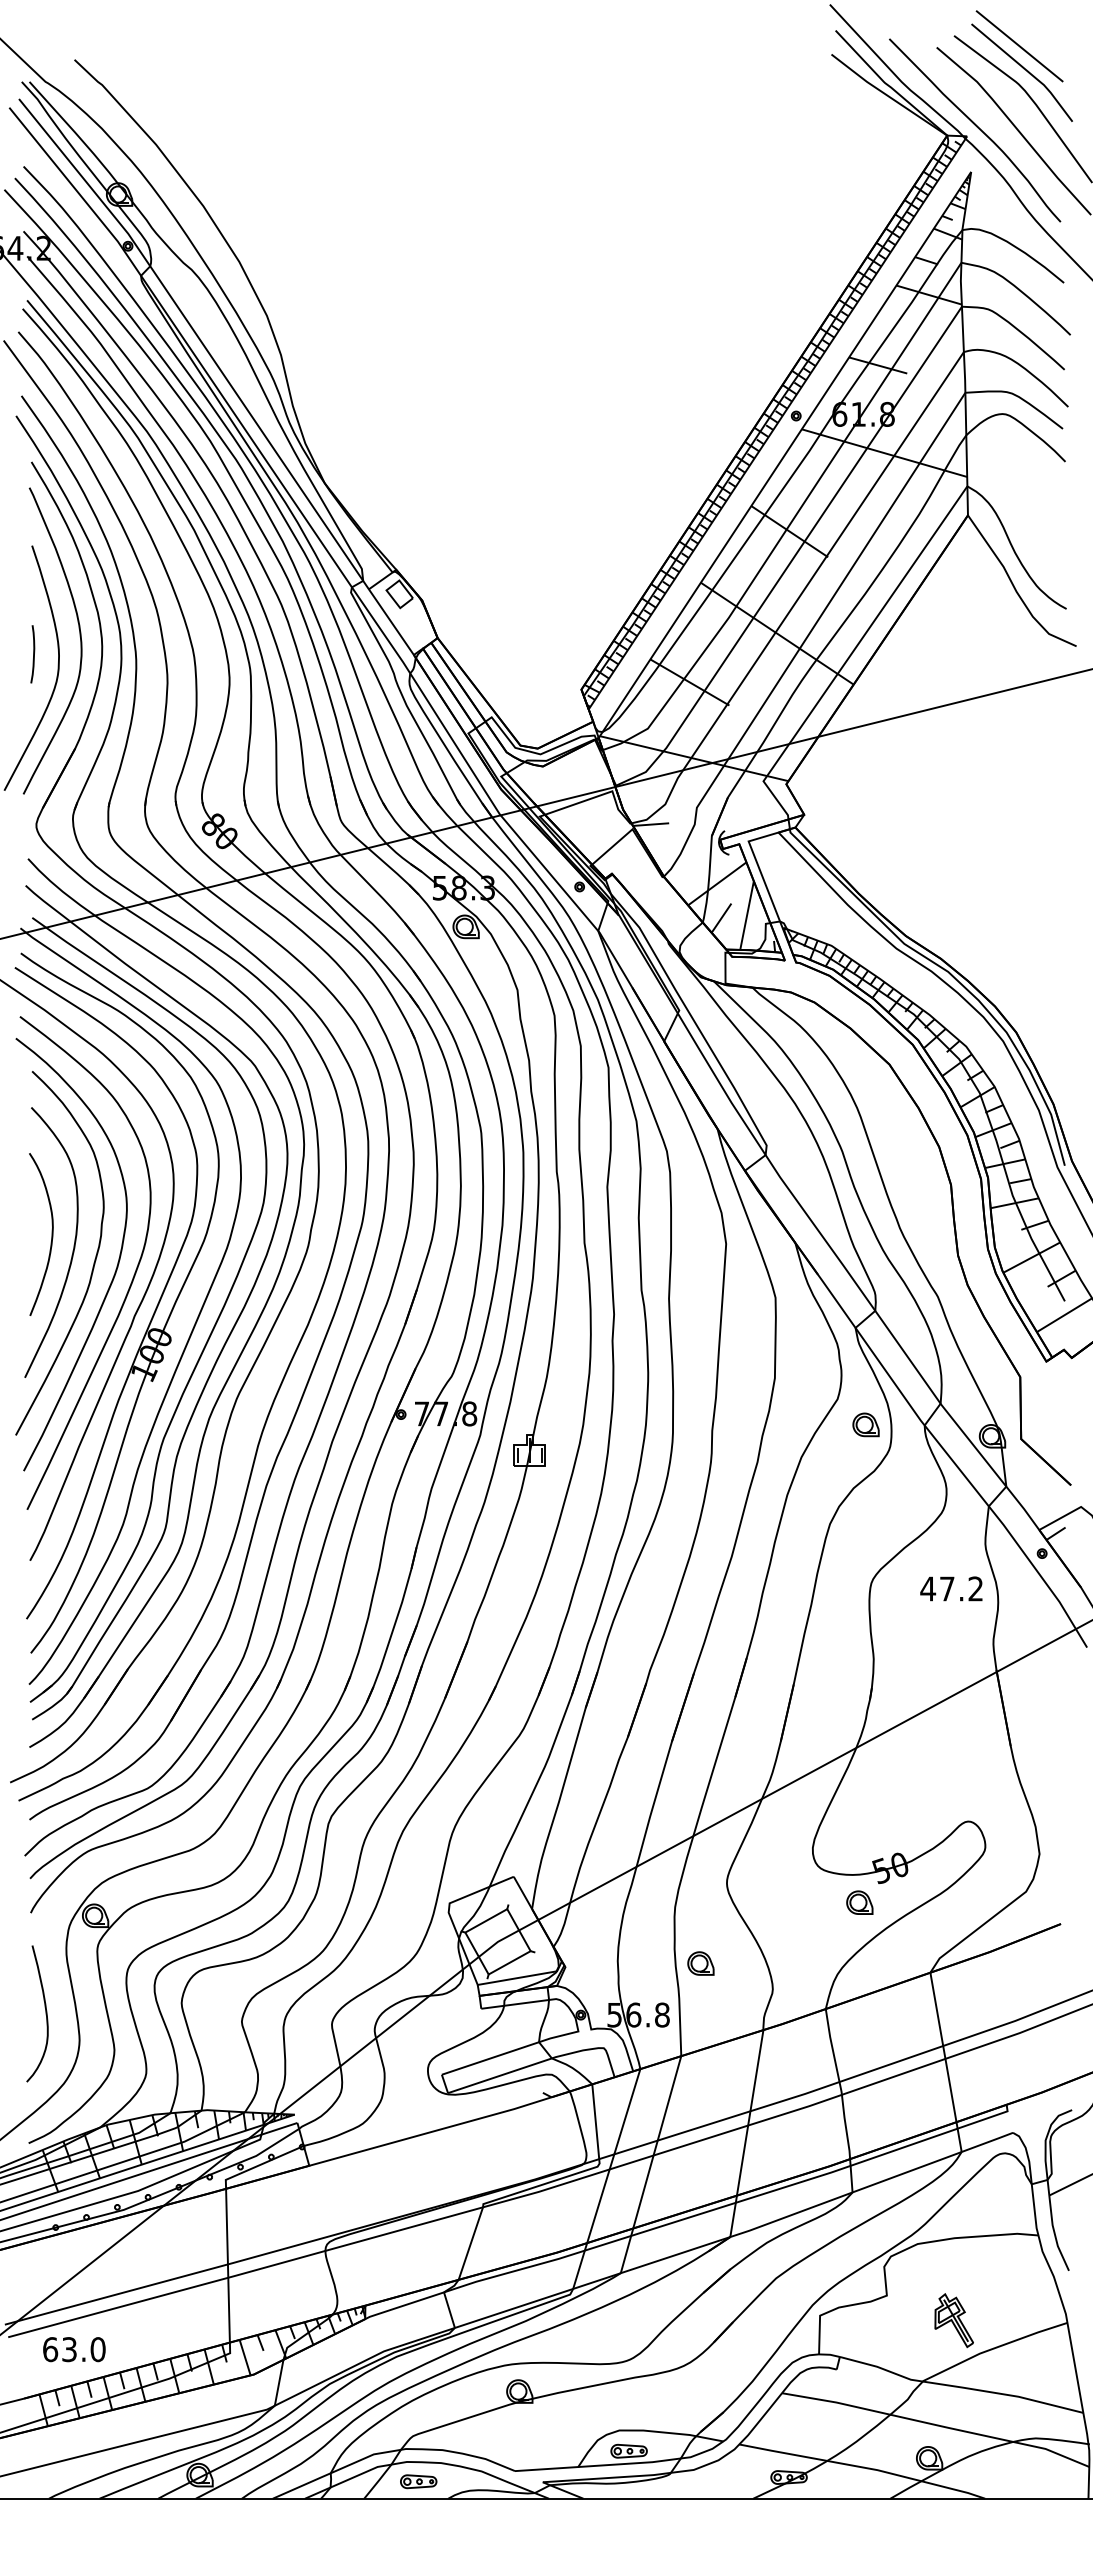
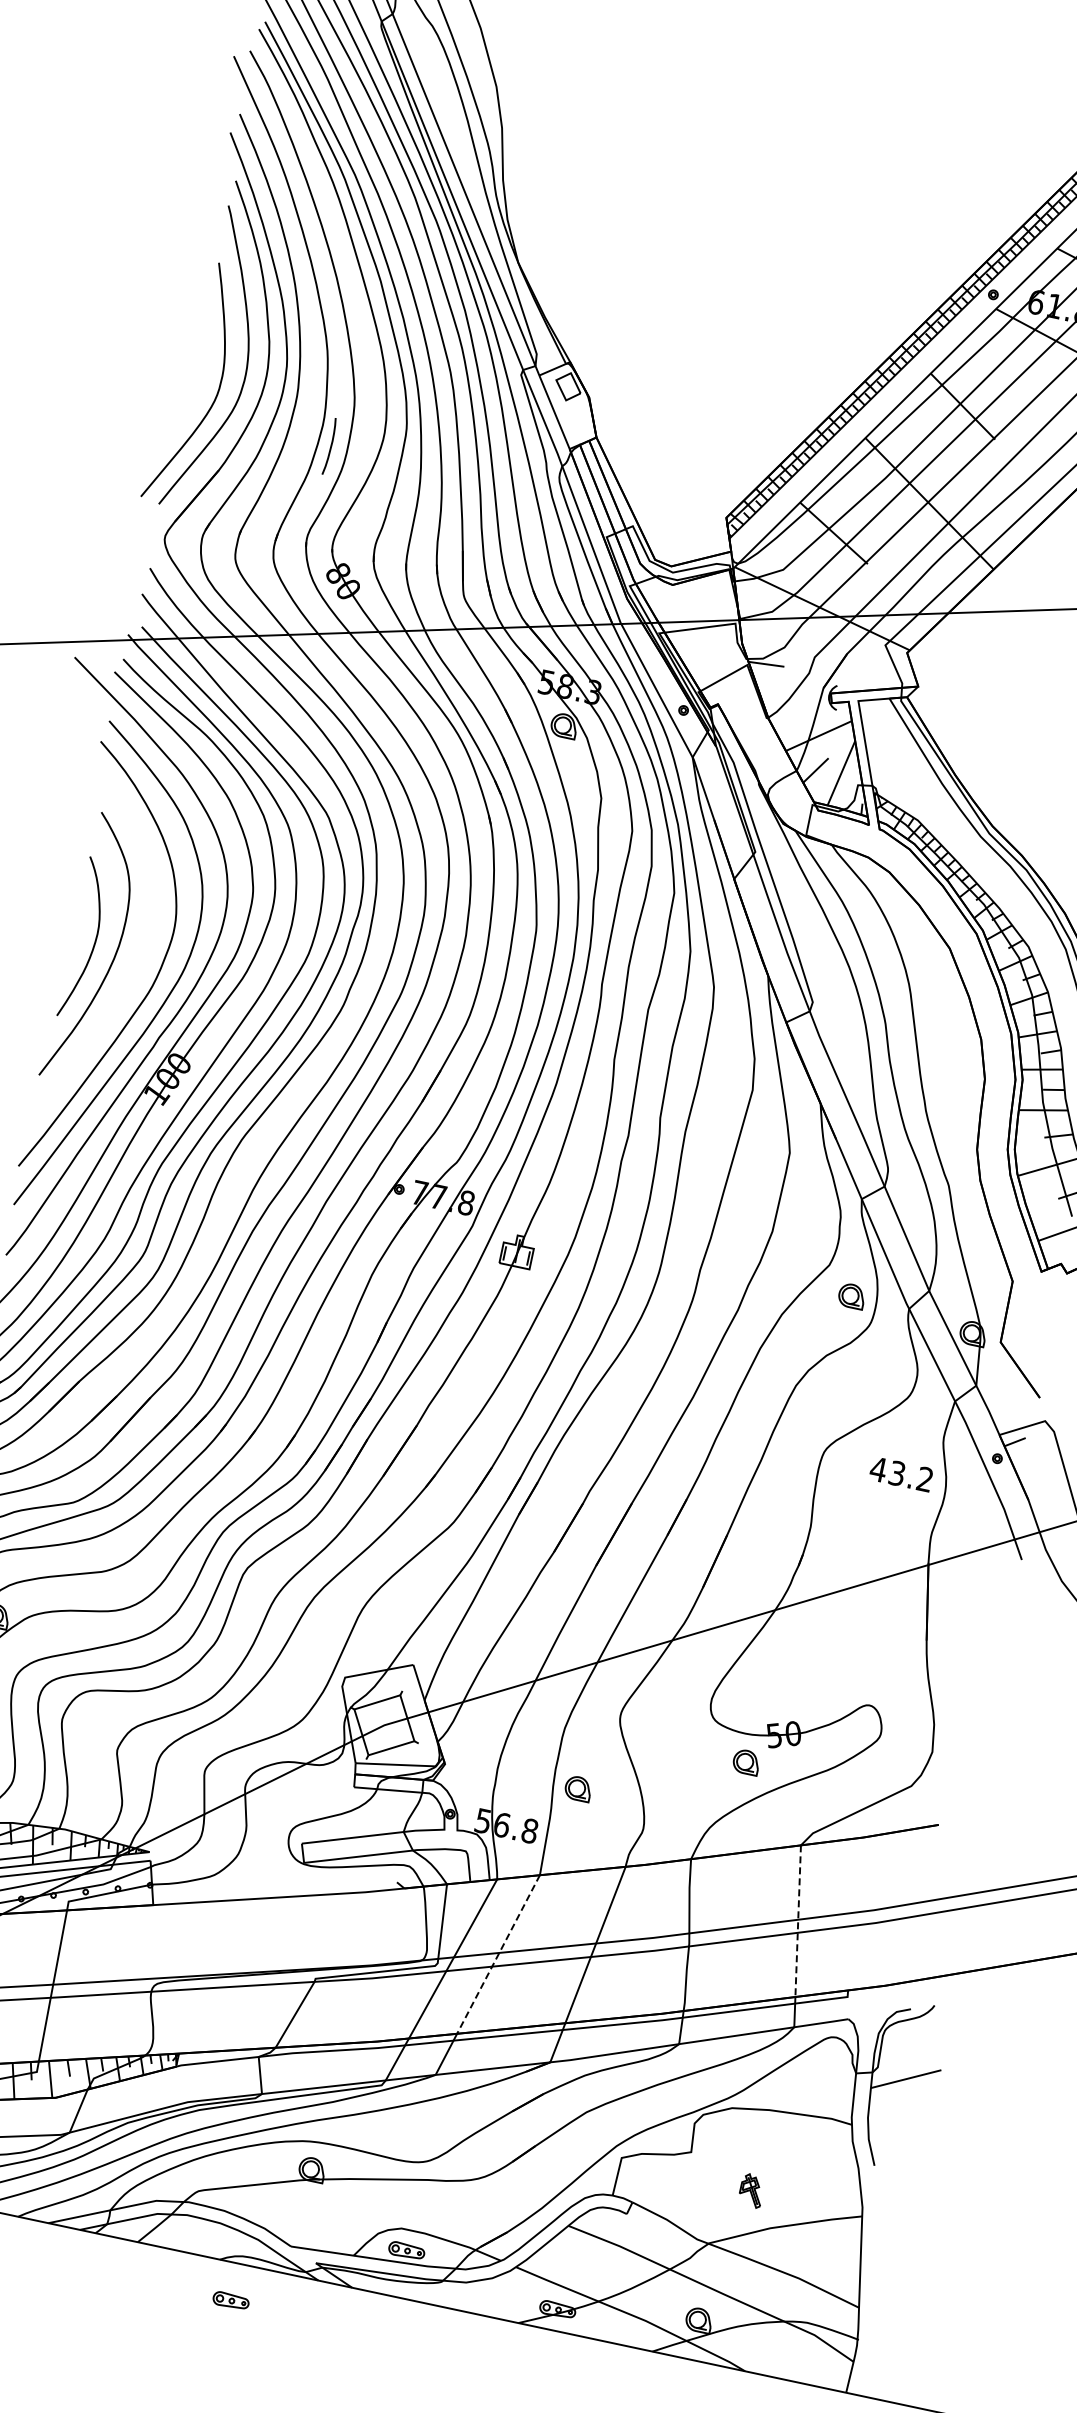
curve: (33, 654) -> (330, 446), moved
curve: (93, 1262) -> (130, 976), removed
text: (947, 1588) -> (897, 1473), 47.2 -> 43.2
line: (943, 2047) -> (798, 1921), solid -> dashed
line: (657, 2142) -> (498, 1954), solid -> dashed
part: (953, 2320) -> (751, 2190), size x0.6
part: (418, 2481) -> (230, 2300), moved

